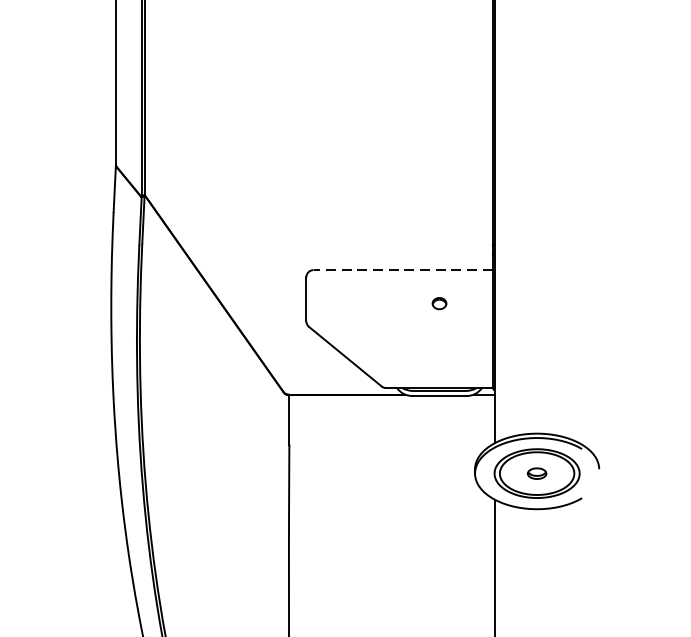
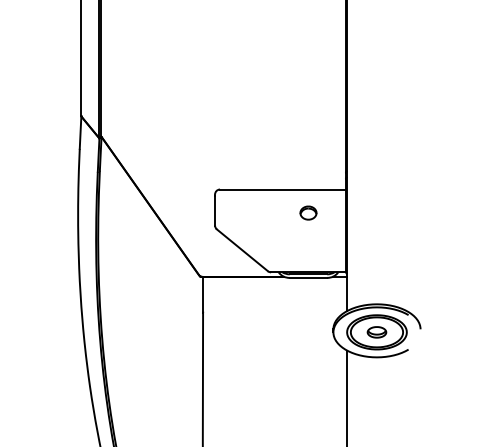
line: (402, 270) -> (282, 189), dashed -> solid
part: (439, 302) -> (308, 212), size x1.67
part: (536, 473) -> (376, 332), size x1.43

